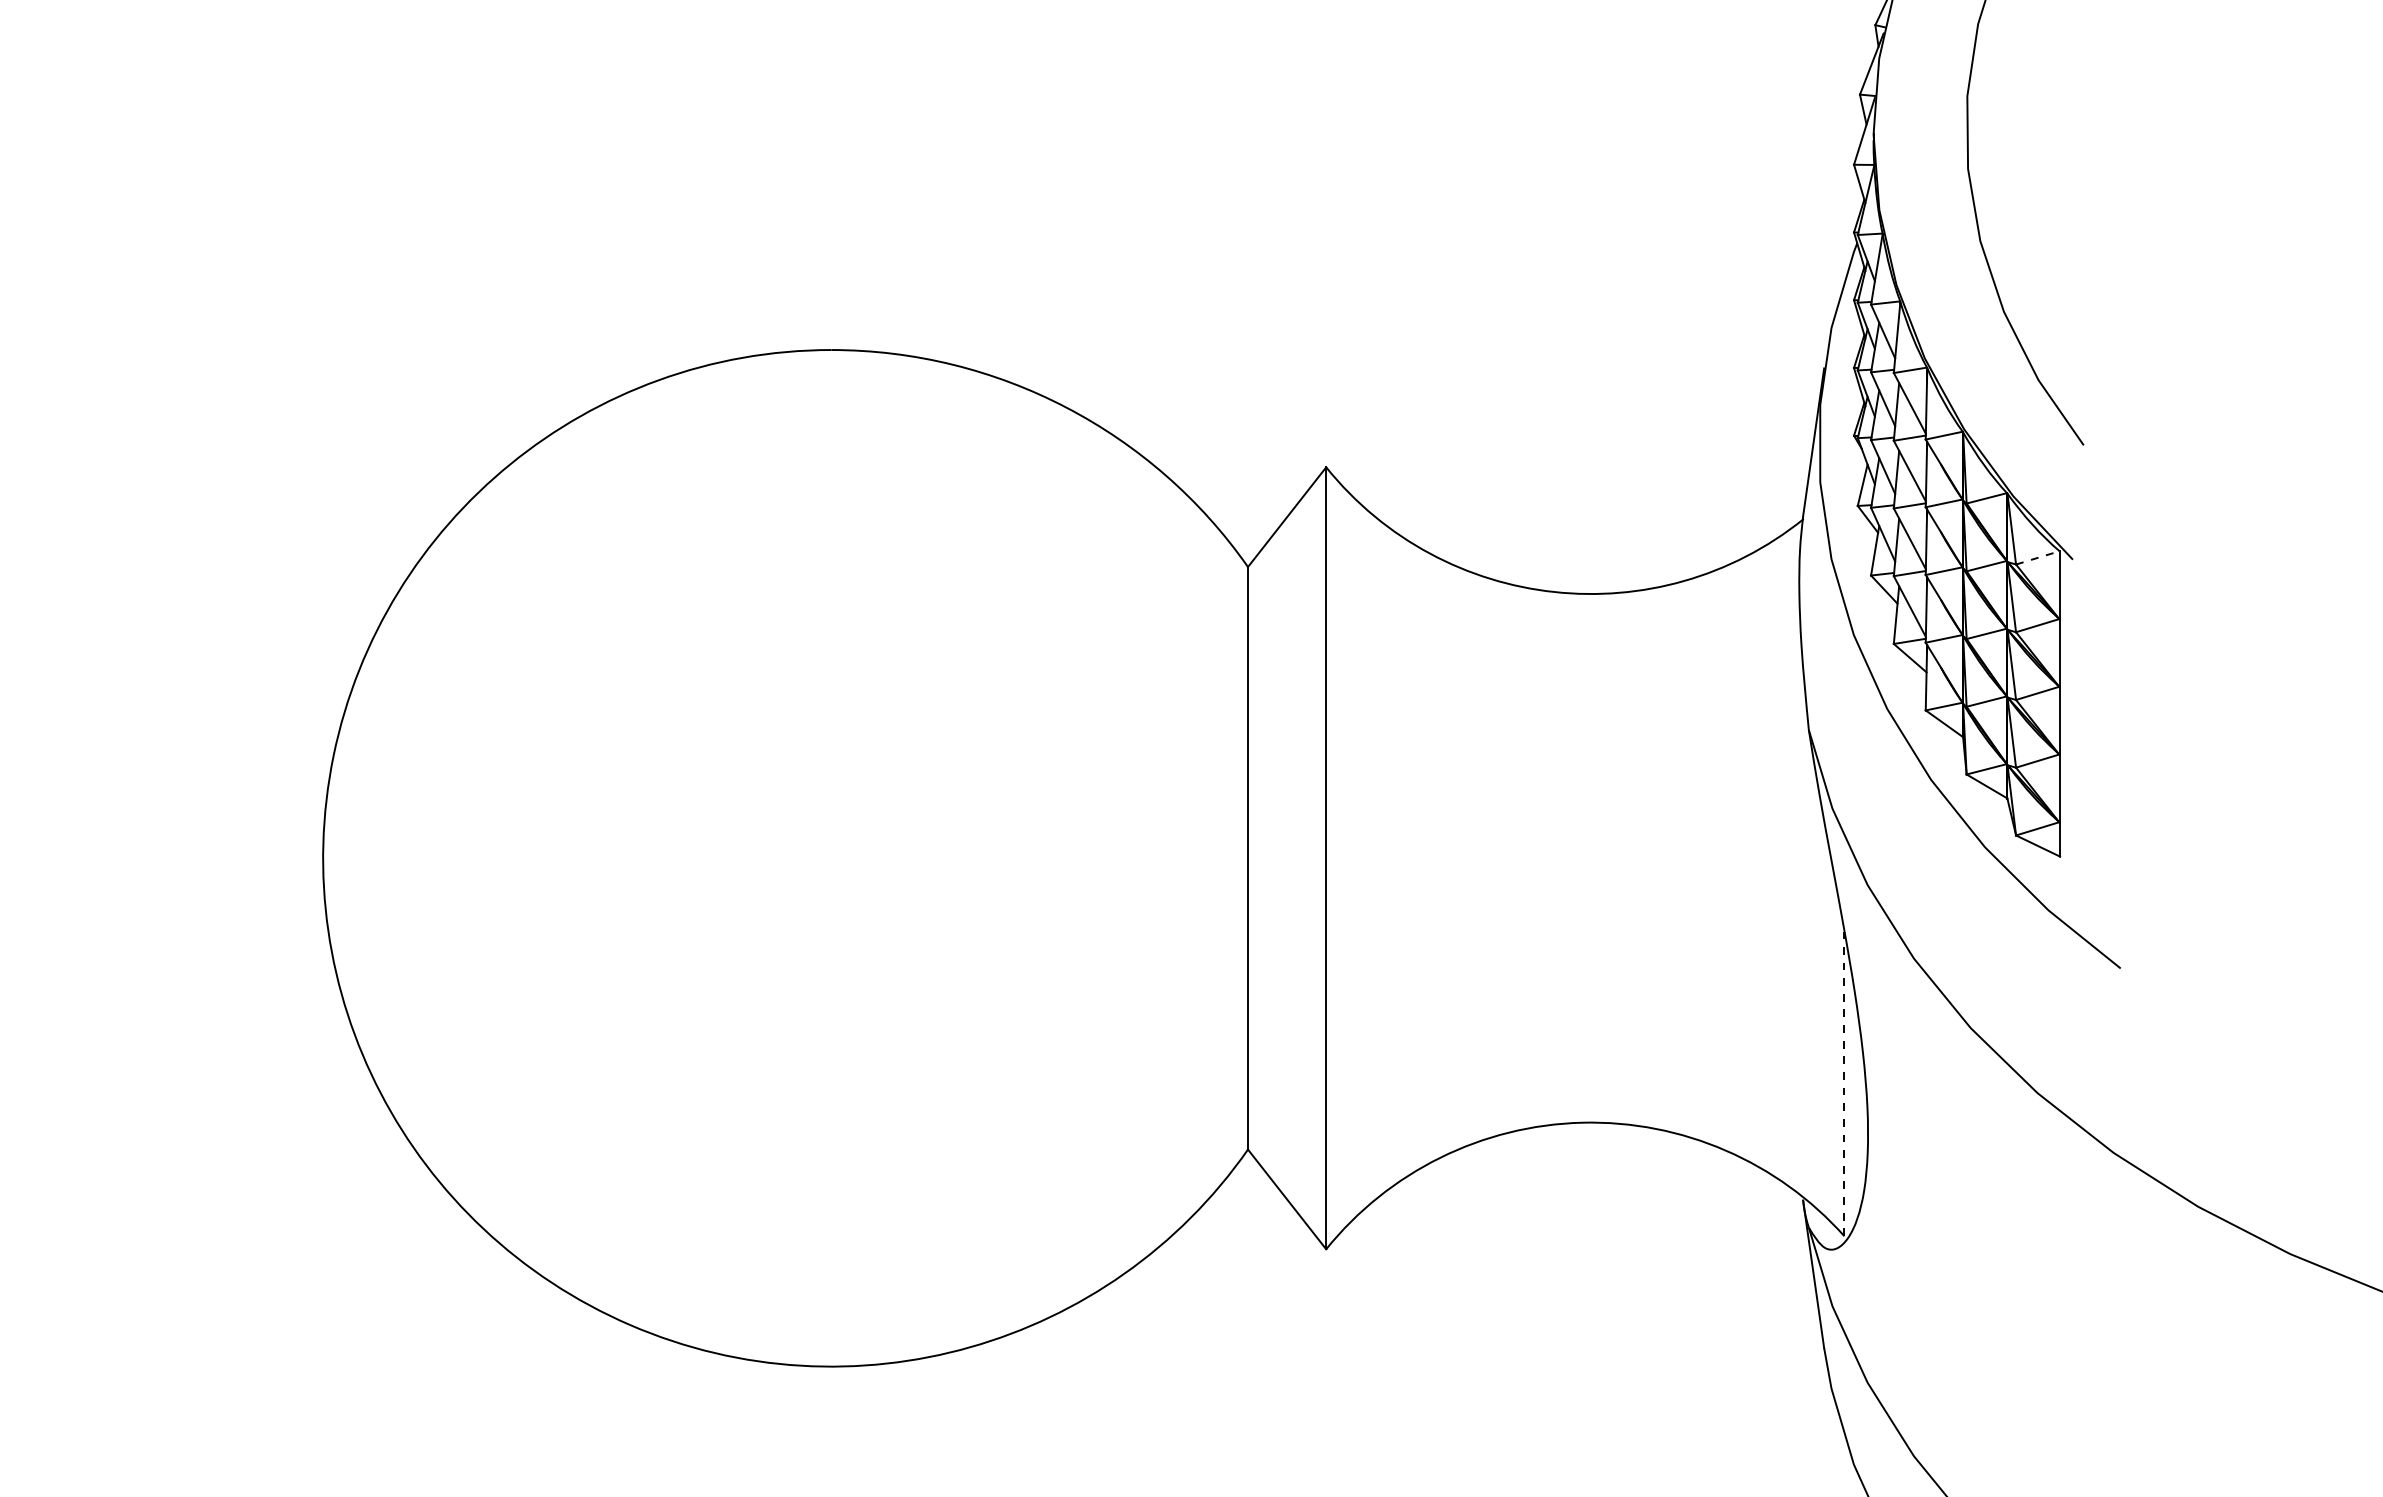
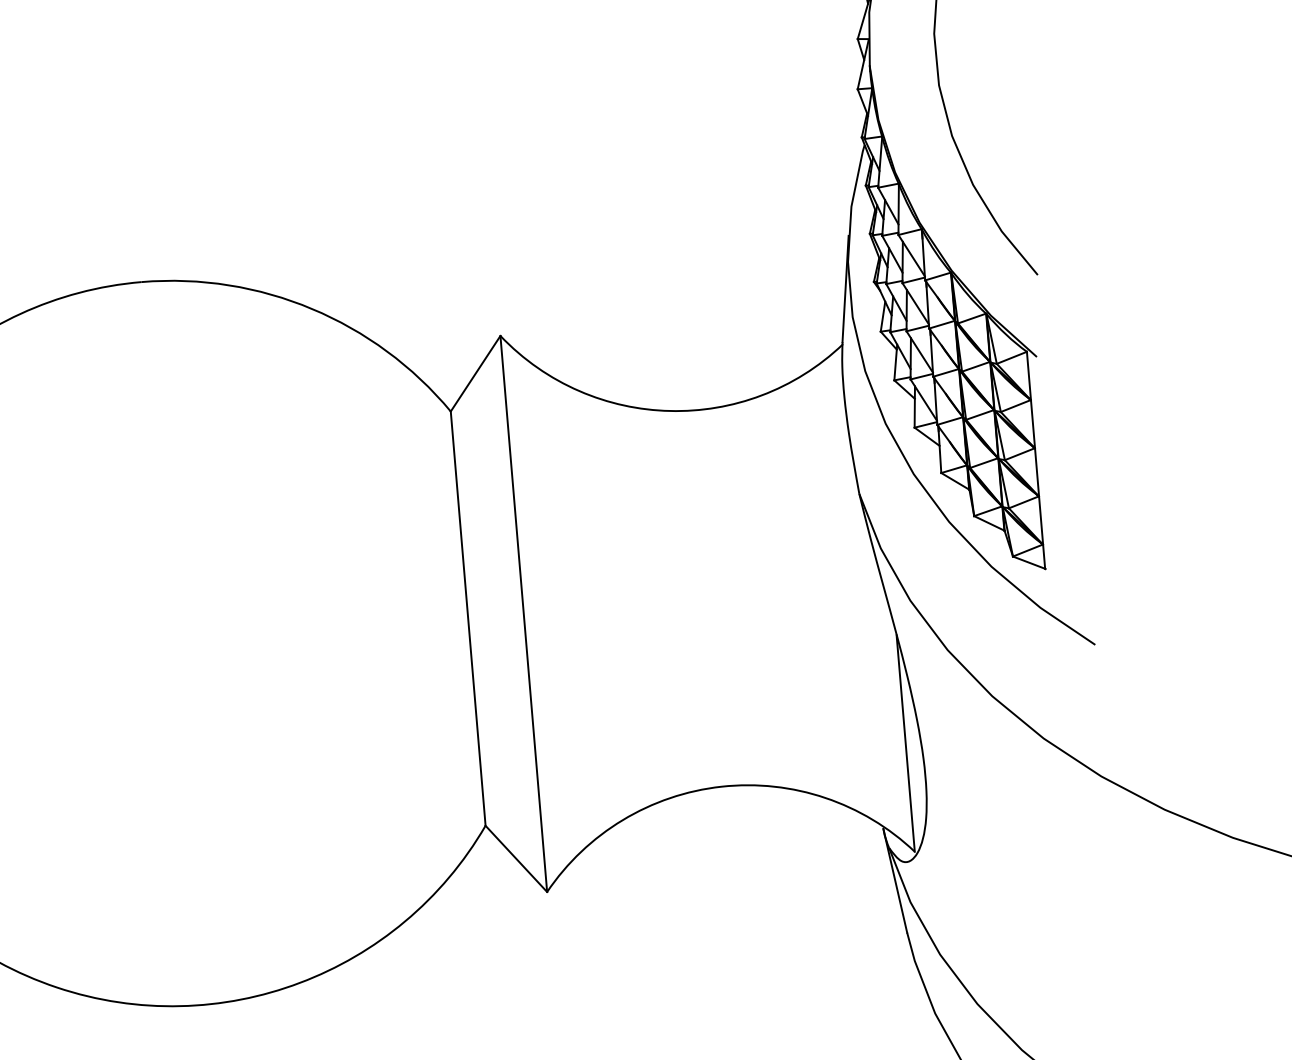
line: (2037, 557) -> (1011, 357), dashed -> solid
line: (1844, 1083) -> (905, 743), dashed -> solid

